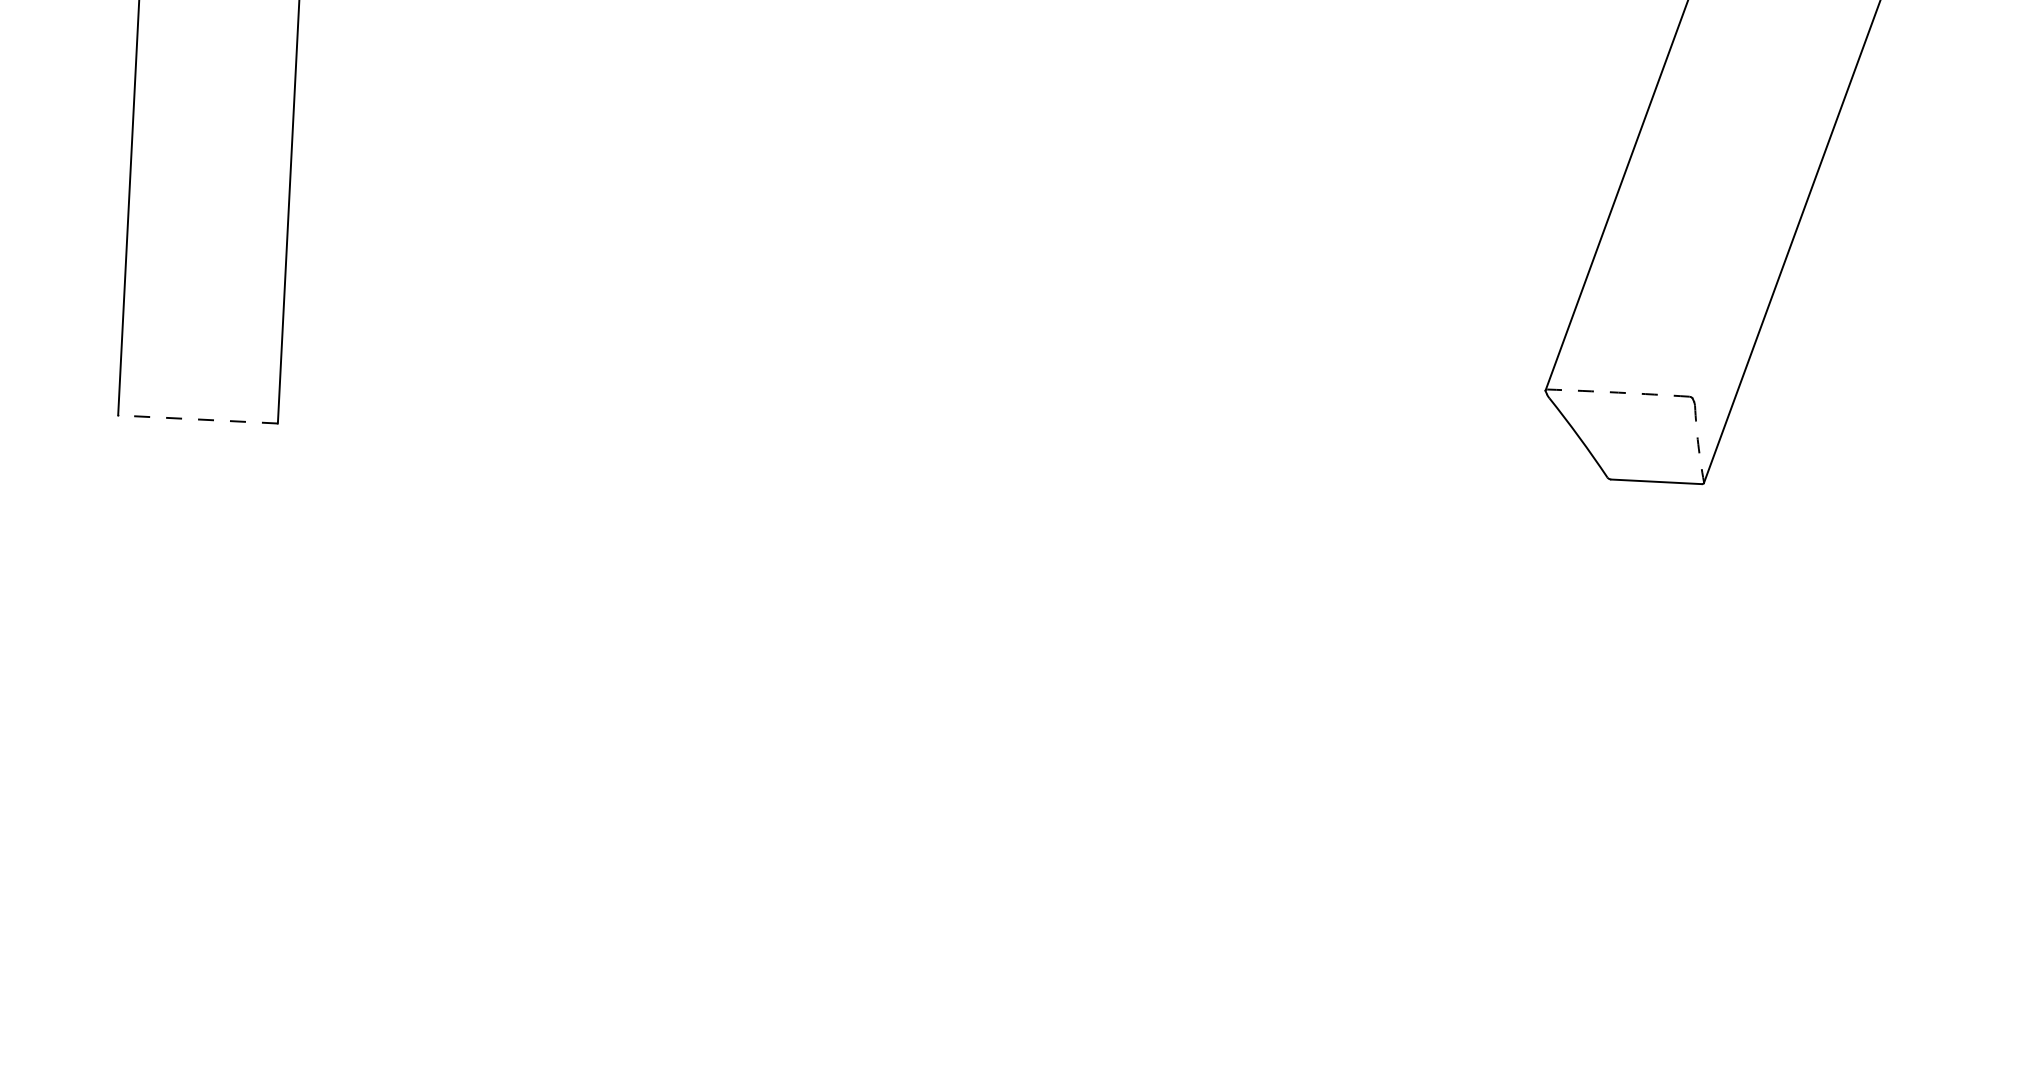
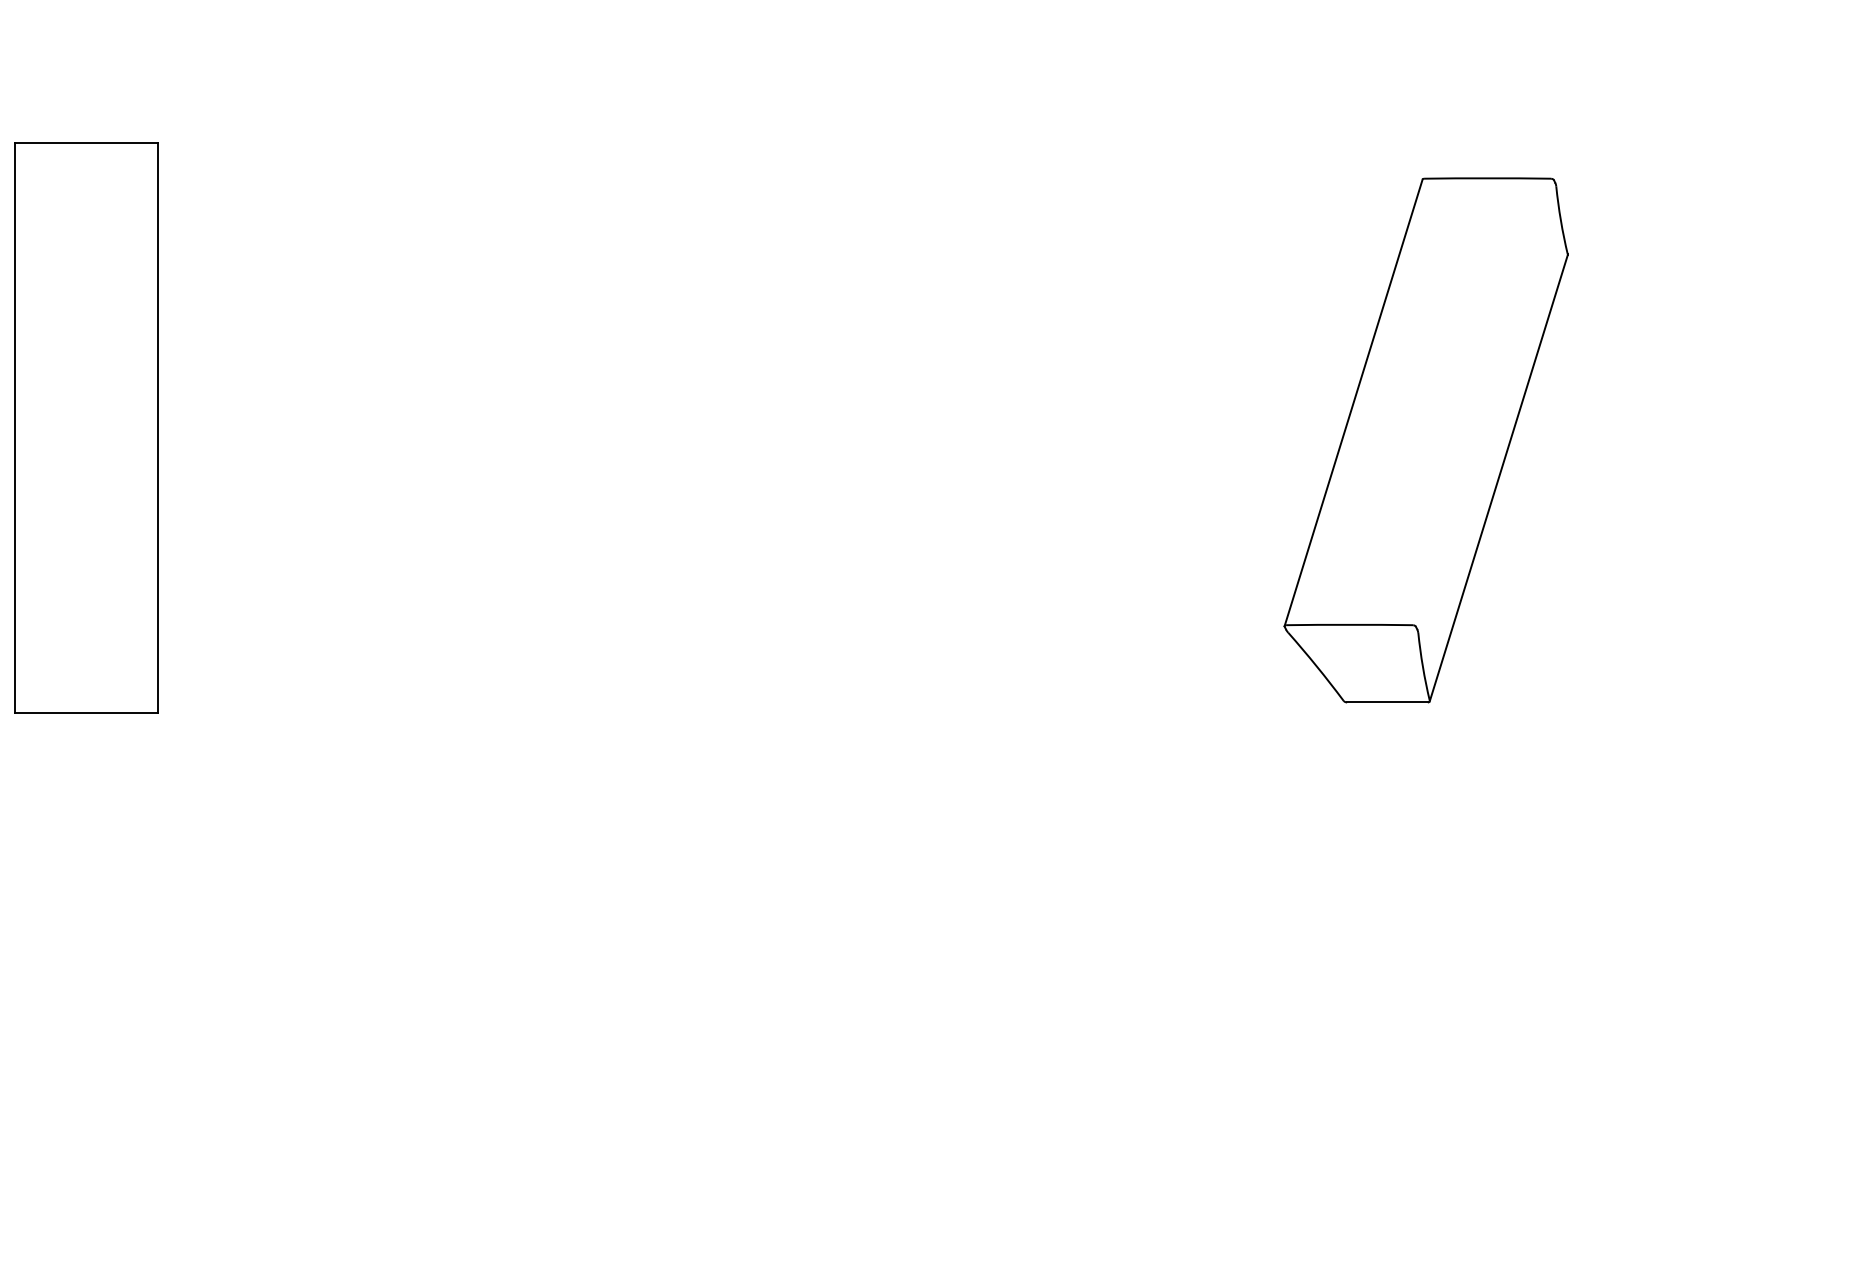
arc: (1618, 392) -> (1349, 624), dashed -> solid
line: (197, 419) -> (86, 712), dashed -> solid
arc: (1697, 444) -> (1422, 667), dashed -> solid

